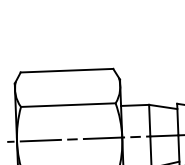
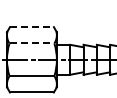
line: (66, 71) -> (31, 27), solid -> dashed
line: (69, 105) -> (32, 43), solid -> dashed

